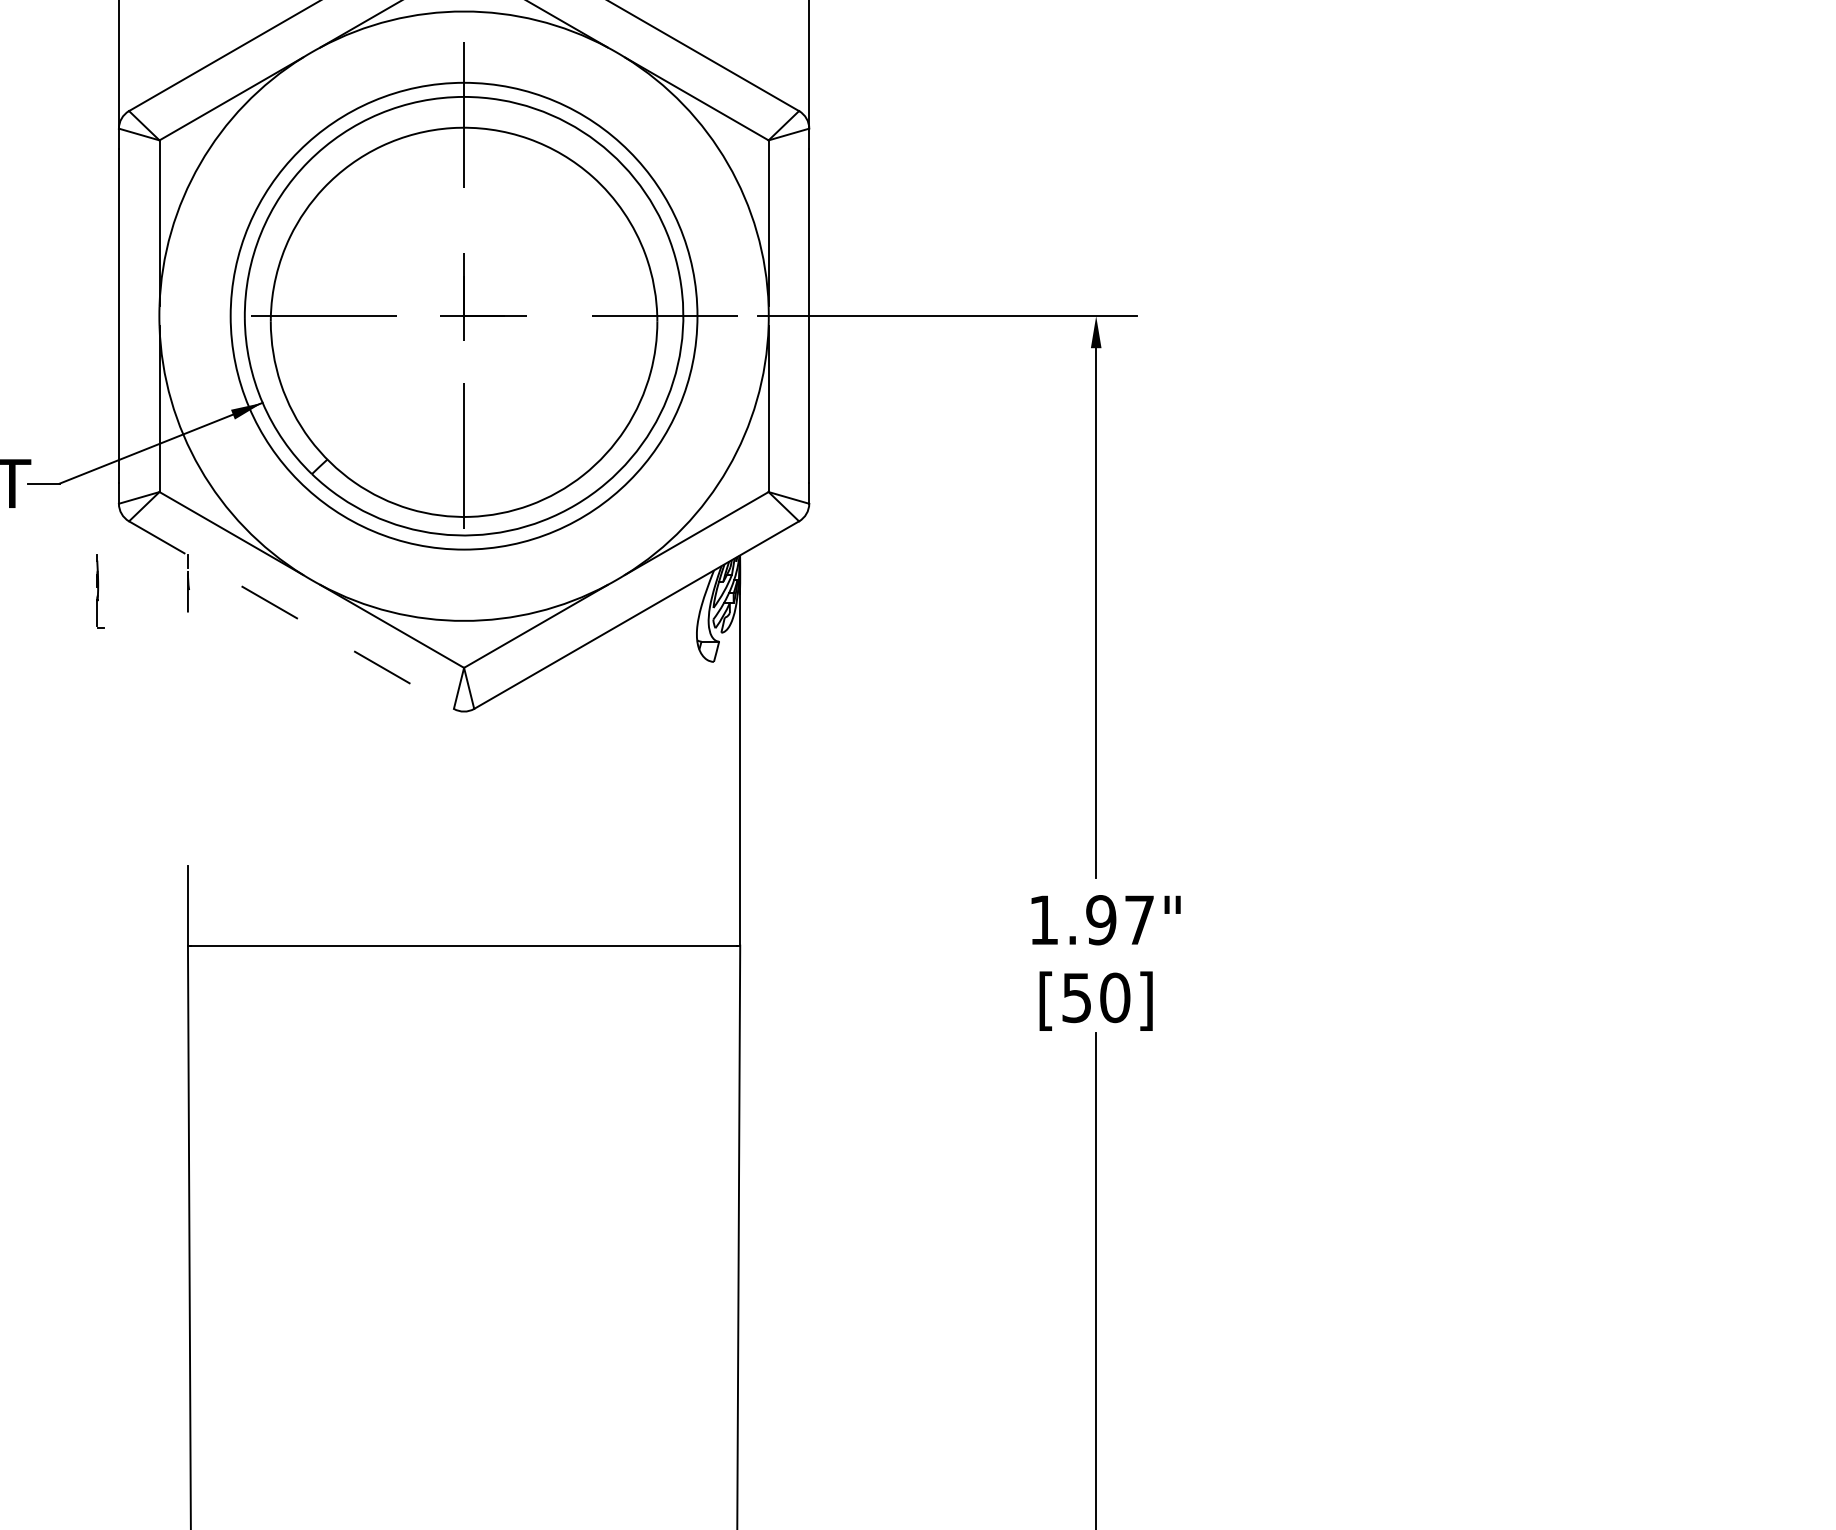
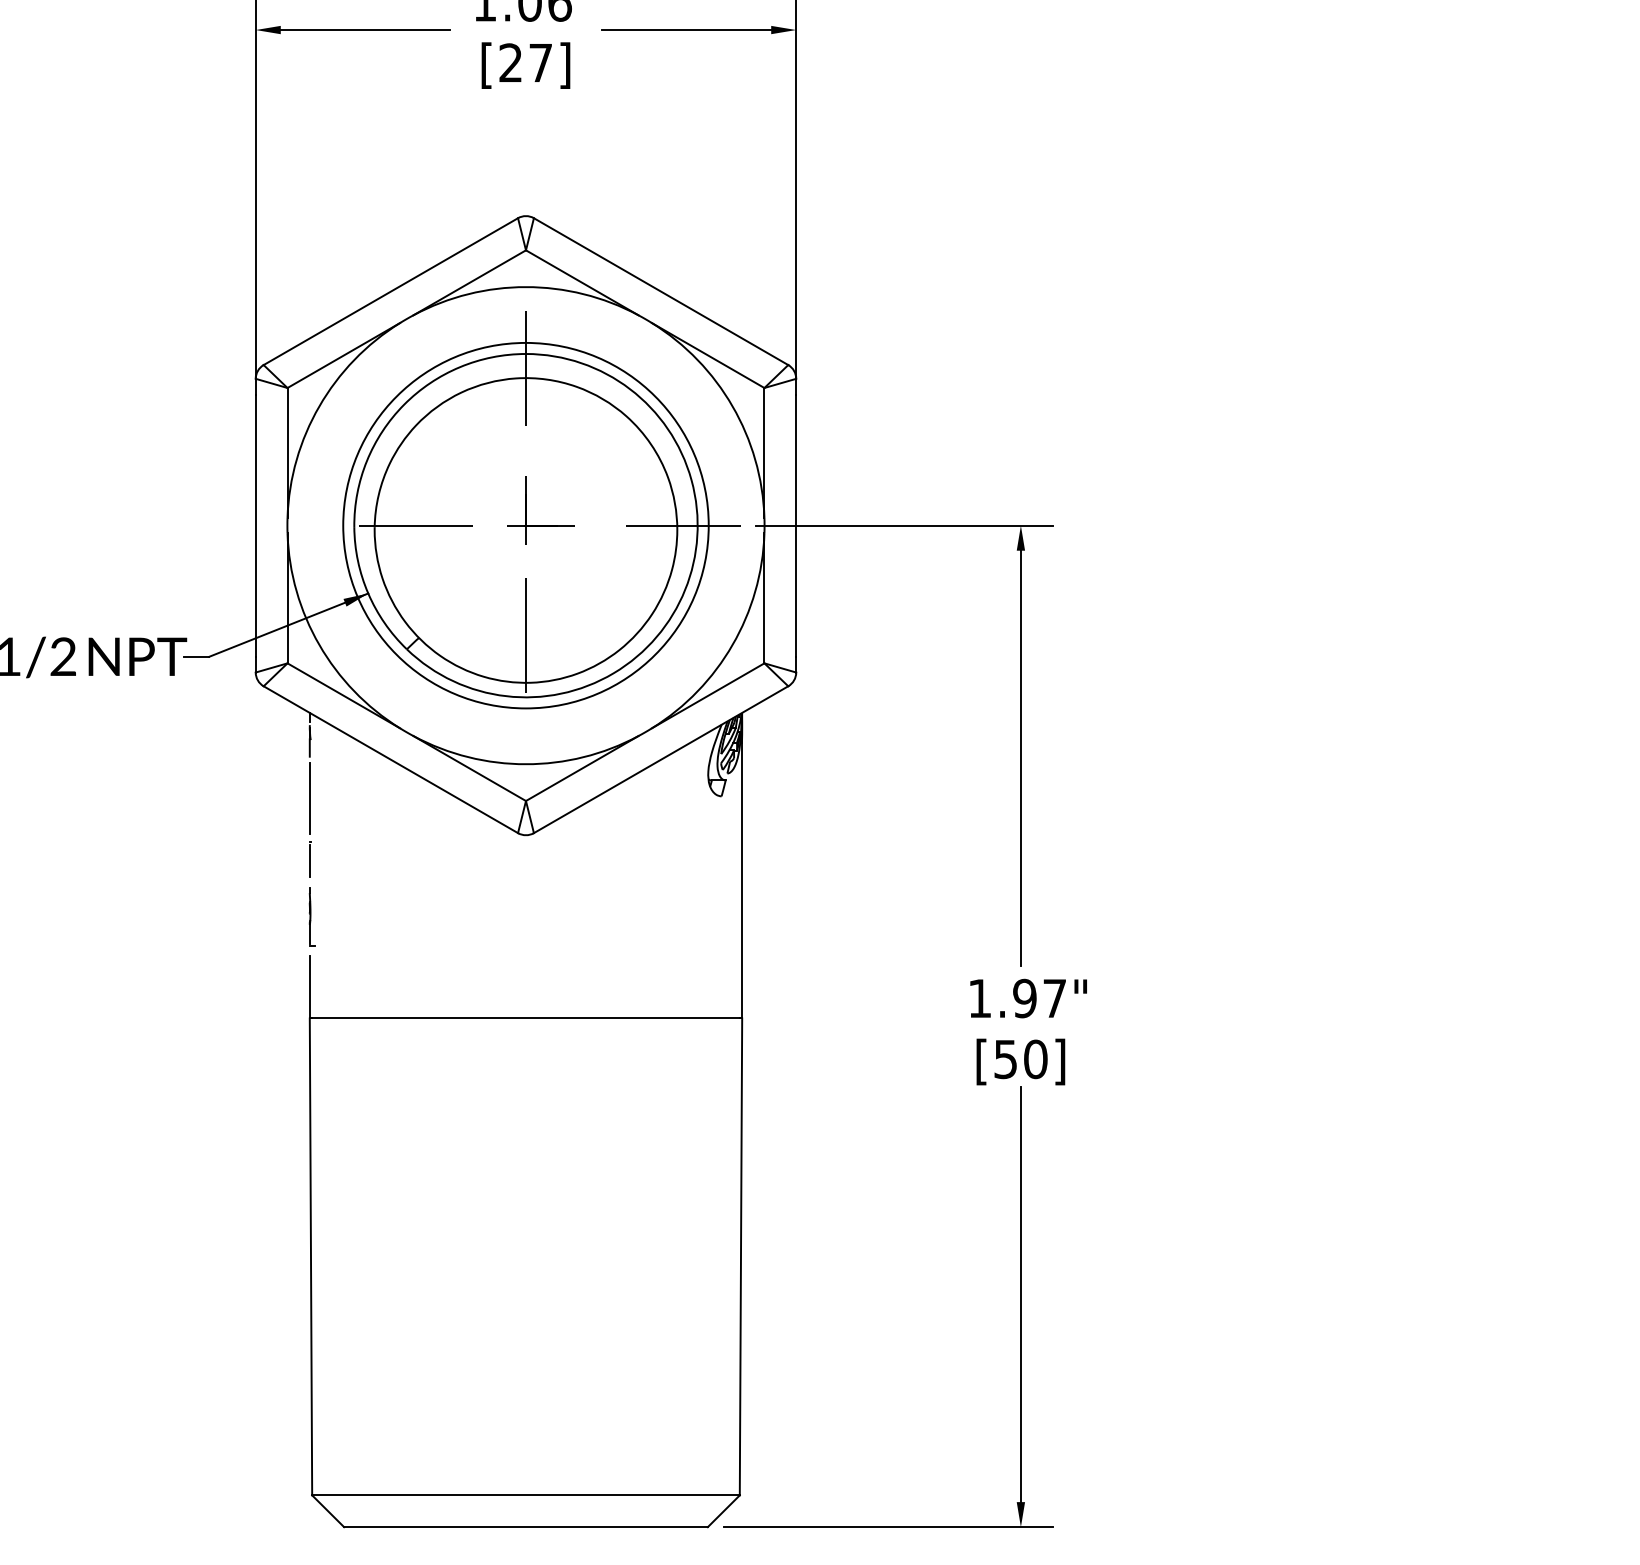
part: (99, 590) -> (311, 916), moved
line: (291, 614) -> (390, 759), dashed -> solid
line: (187, 663) -> (309, 797), added
line: (187, 743) -> (309, 860), added

